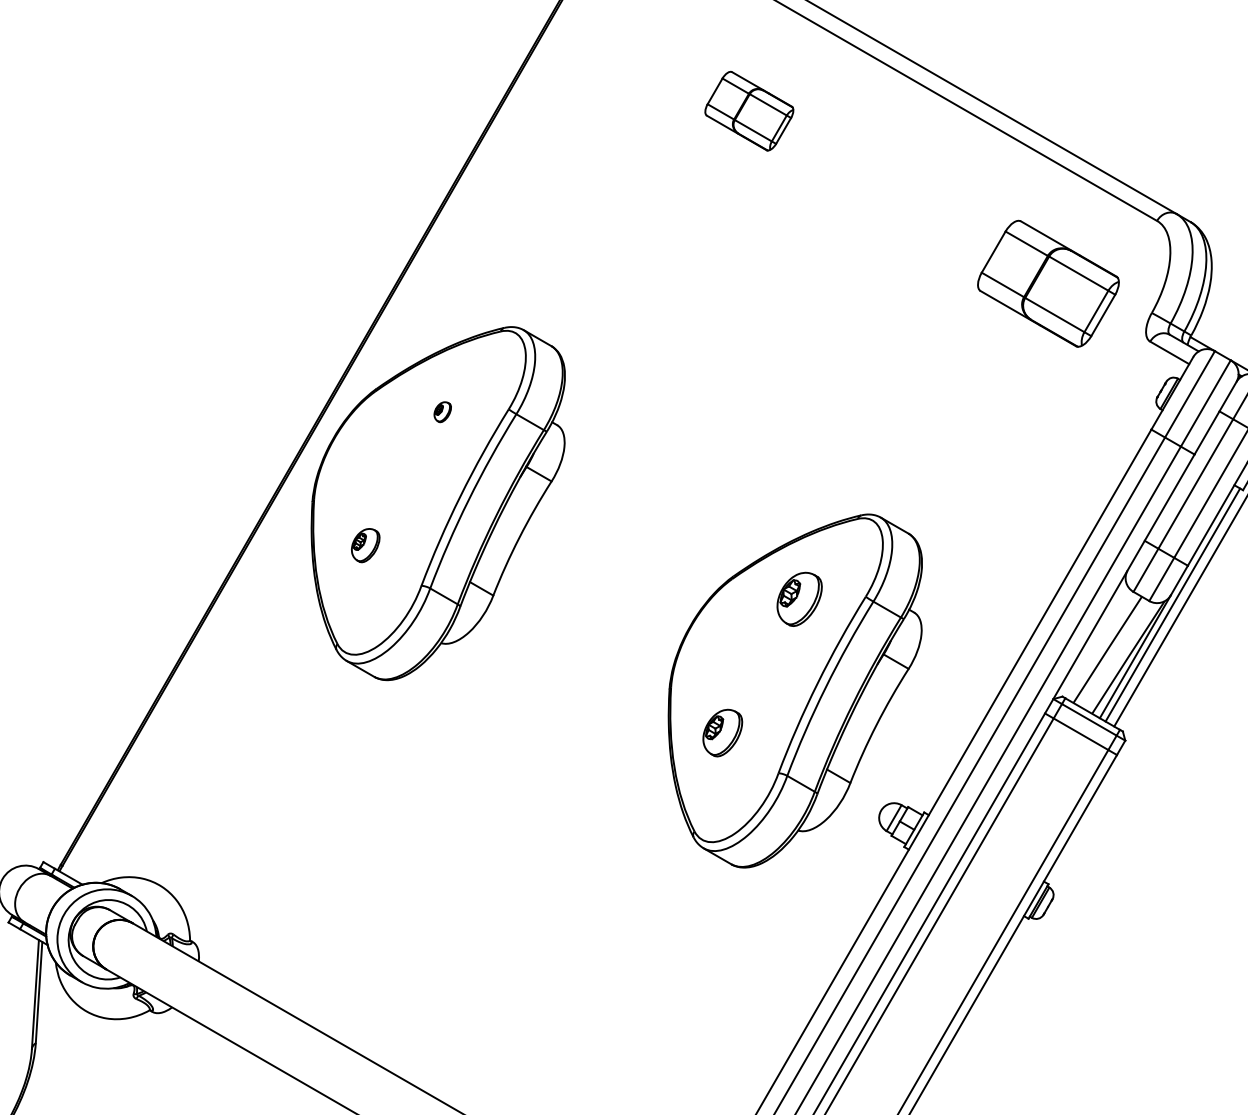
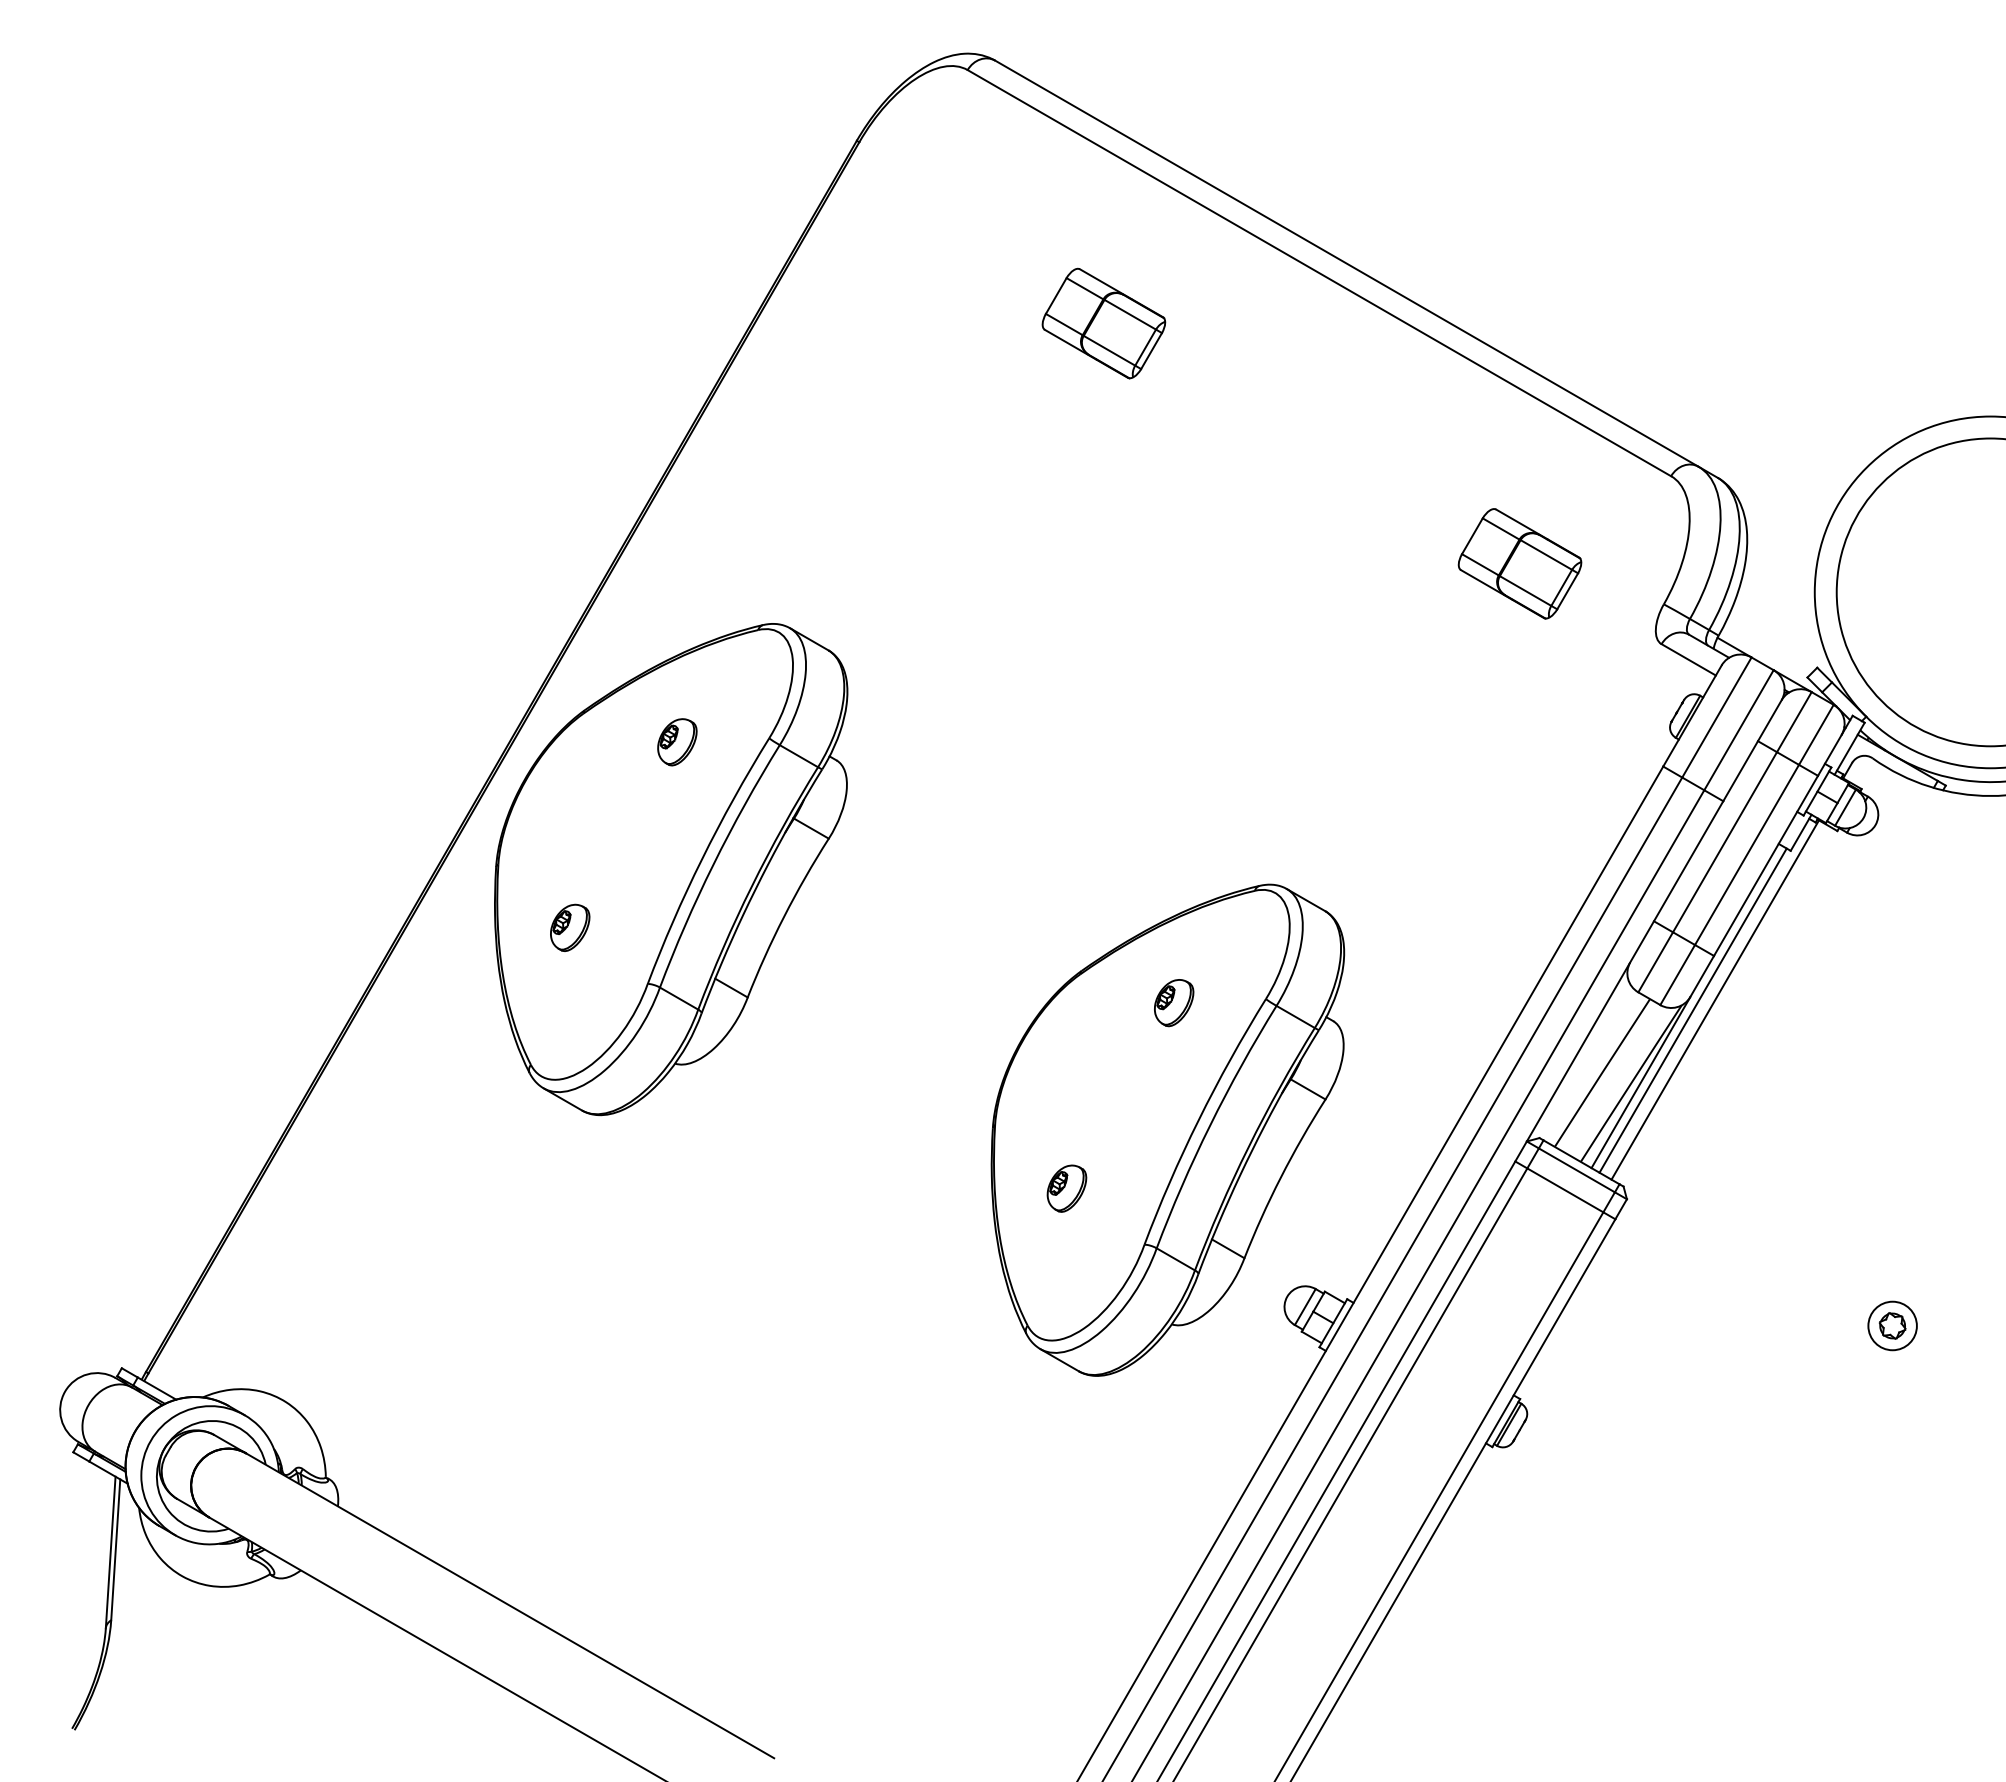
part: (1048, 283) -> (1519, 563), size x0.62
part: (442, 412) -> (677, 742), size x1.67
part: (800, 599) -> (1174, 1003), size x0.62
part: (722, 732) -> (1066, 1188), size x0.71

